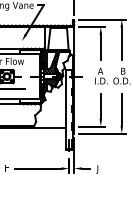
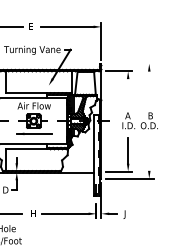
line: (102, 19) -> (129, 63), removed
line: (122, 43) -> (149, 87), removed
line: (101, 47) -> (128, 91), removed
line: (122, 109) -> (149, 154), removed

